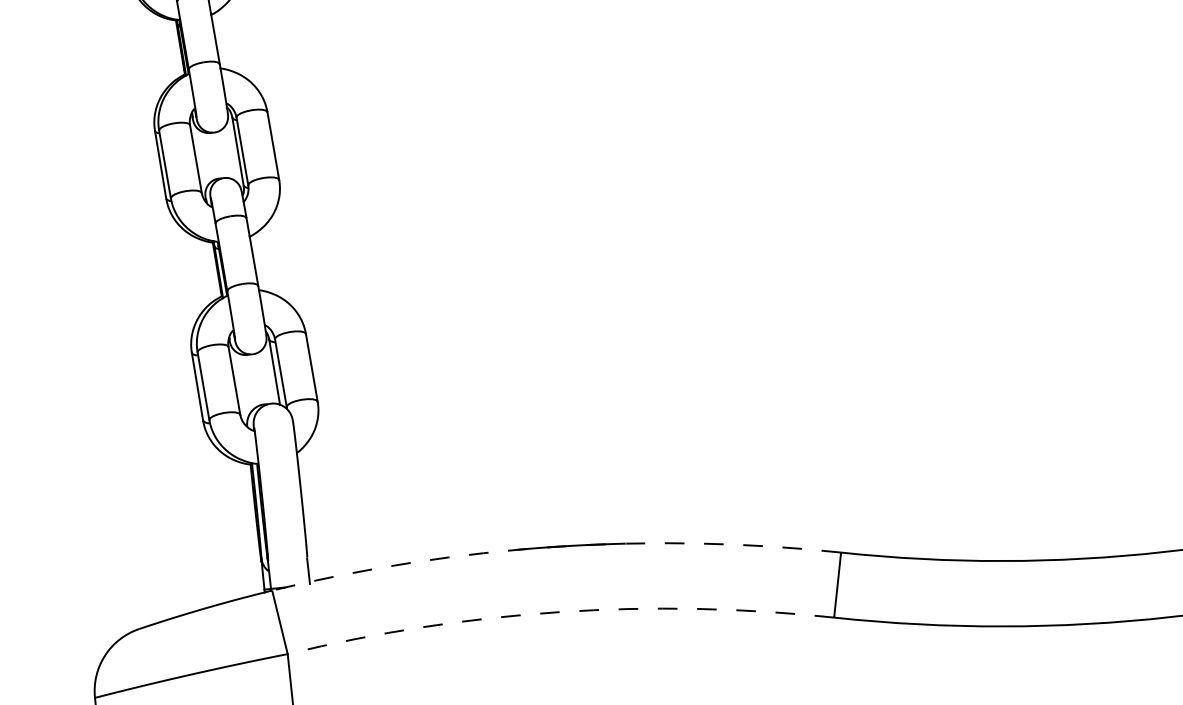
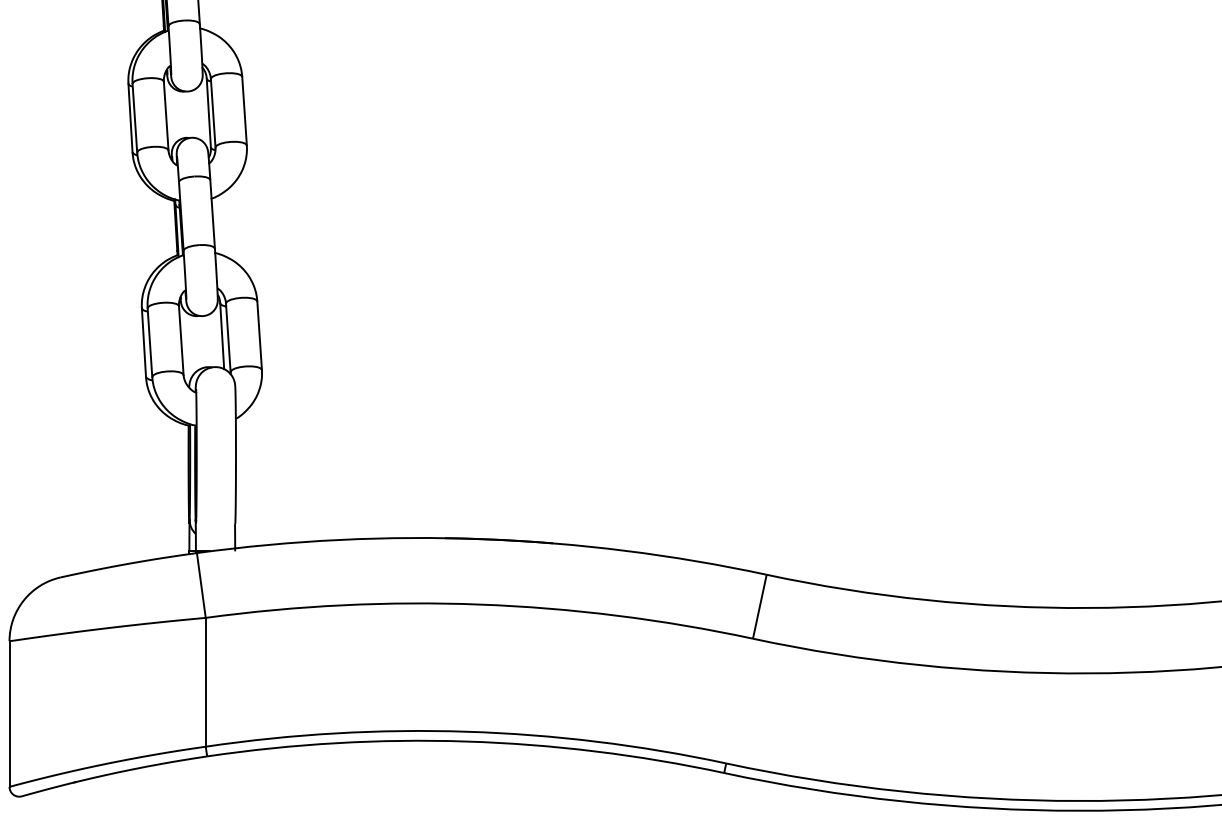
arc: (554, 547) -> (482, 539), dashed -> solid
arc: (559, 612) -> (480, 604), dashed -> solid

